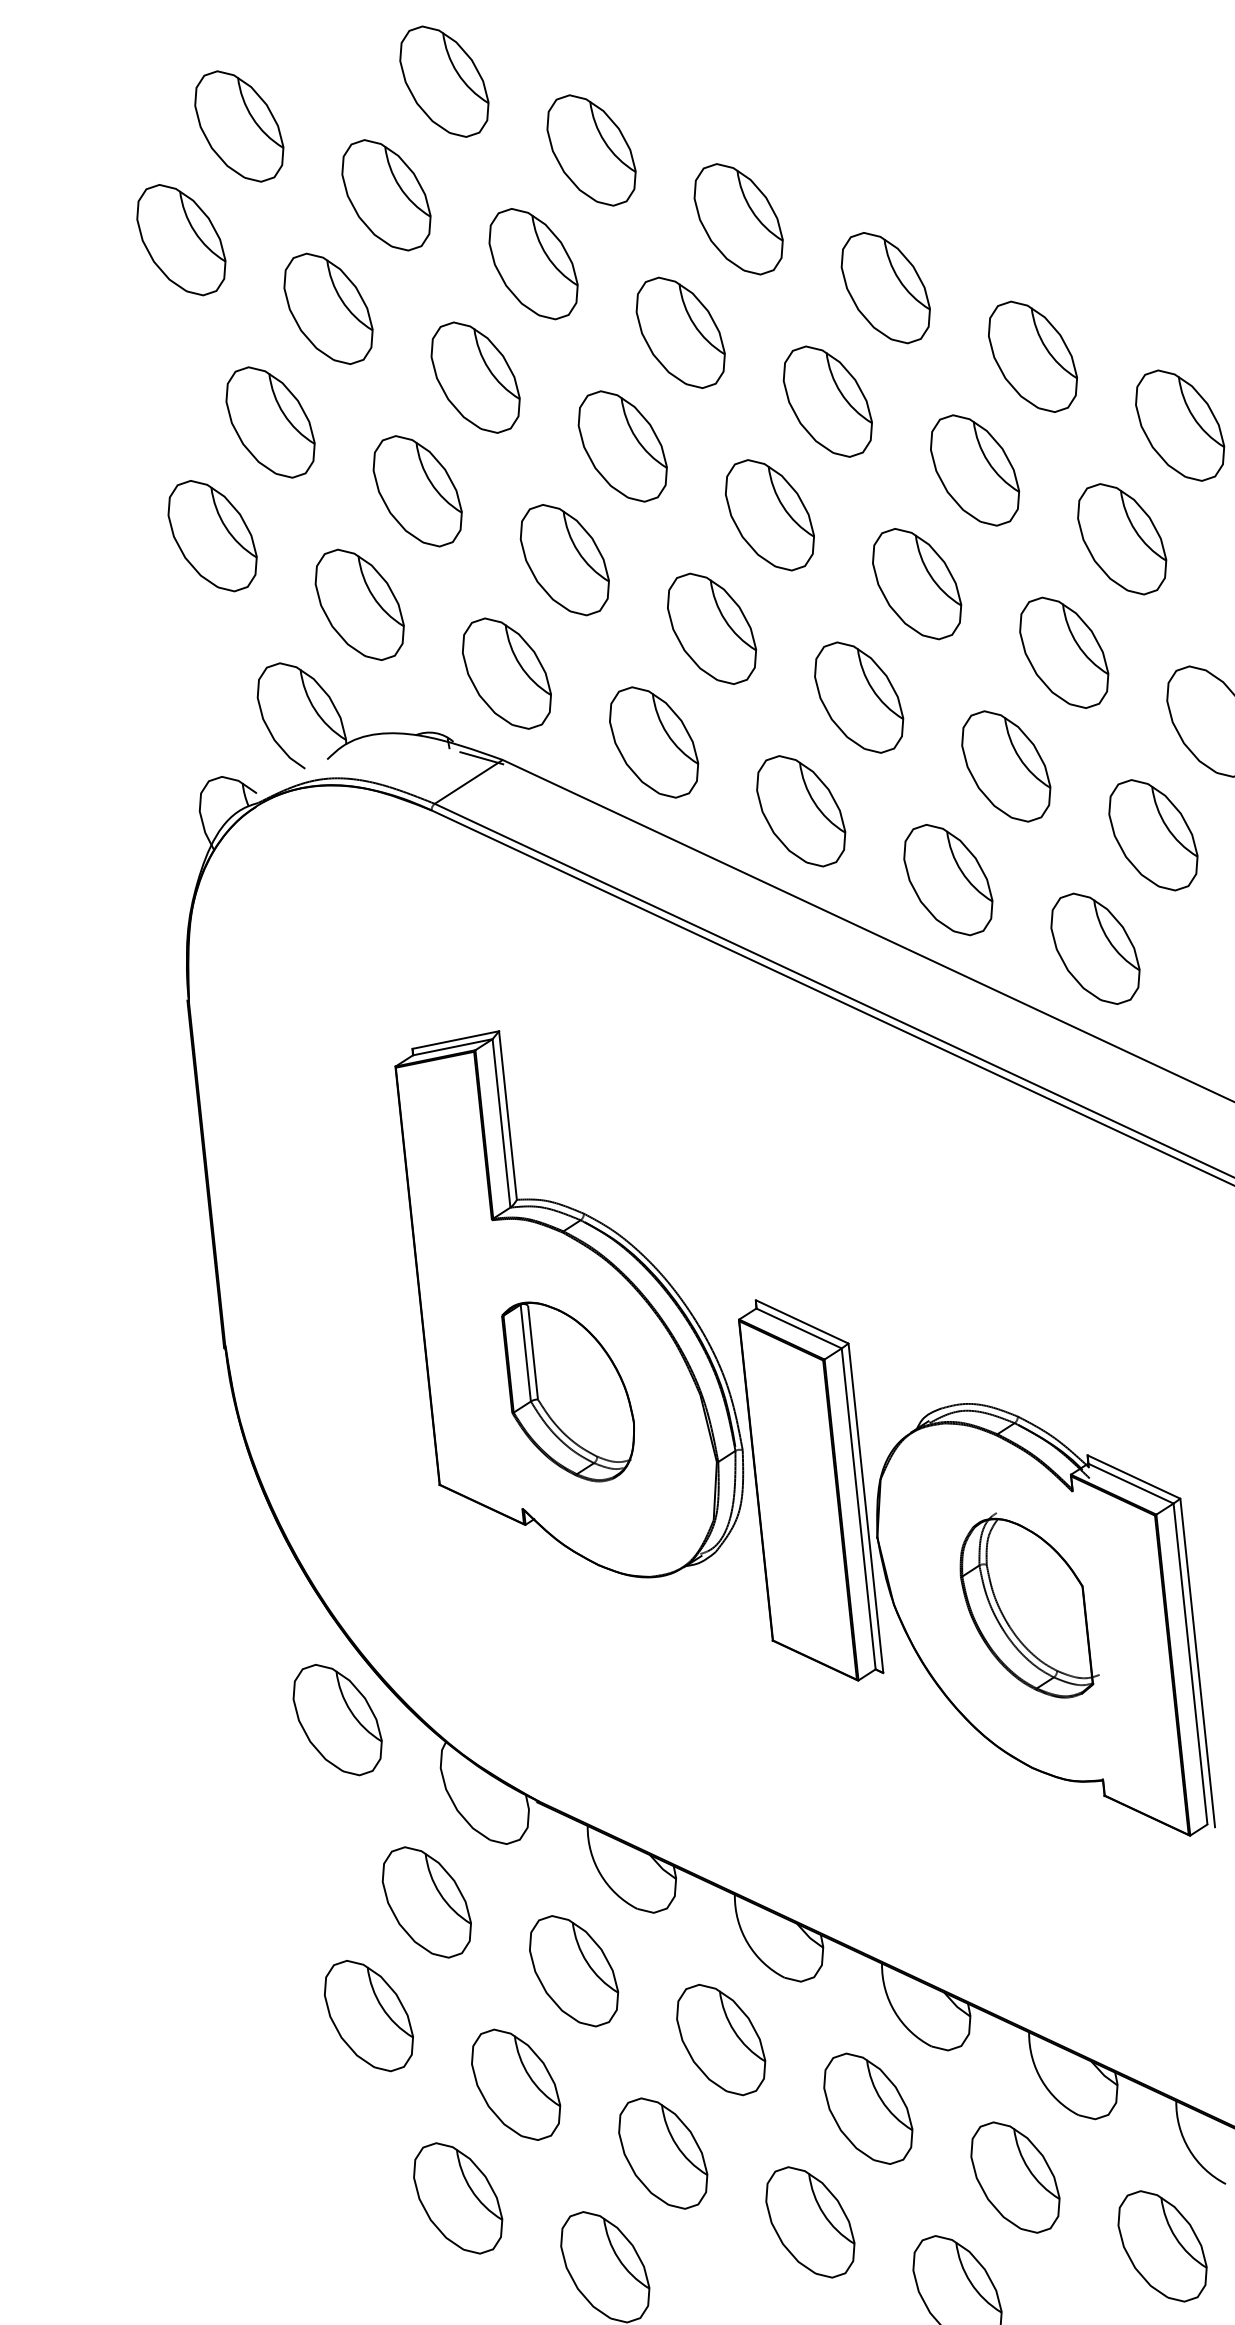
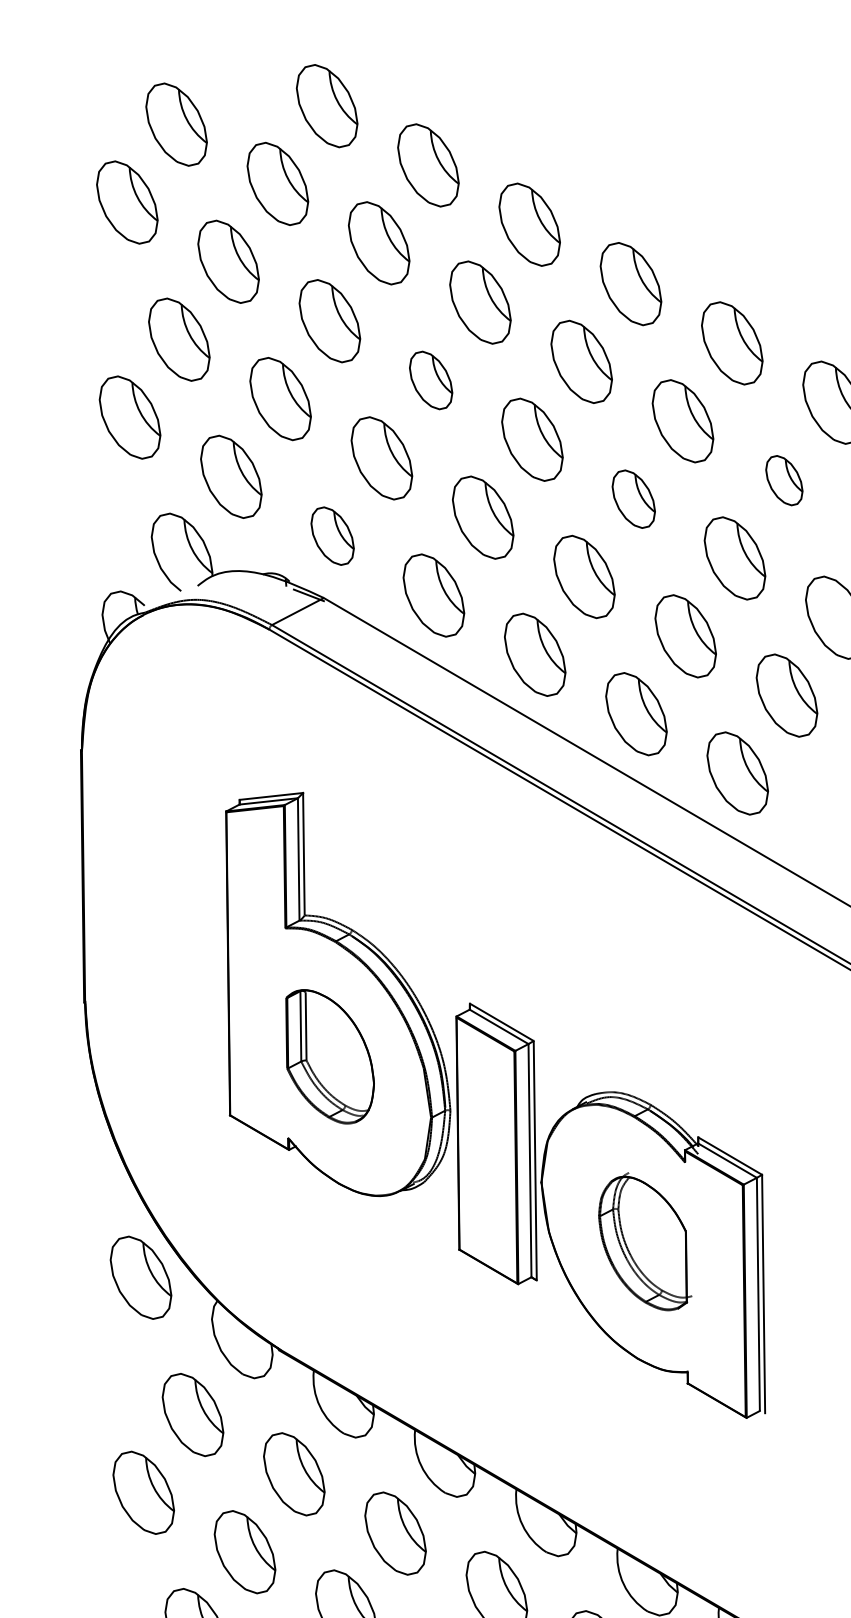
part: (622, 446) -> (430, 380), size x0.7
part: (1122, 539) -> (784, 480), size x0.6
part: (917, 584) -> (634, 499), size x0.7
part: (506, 673) -> (332, 536), size x0.7

